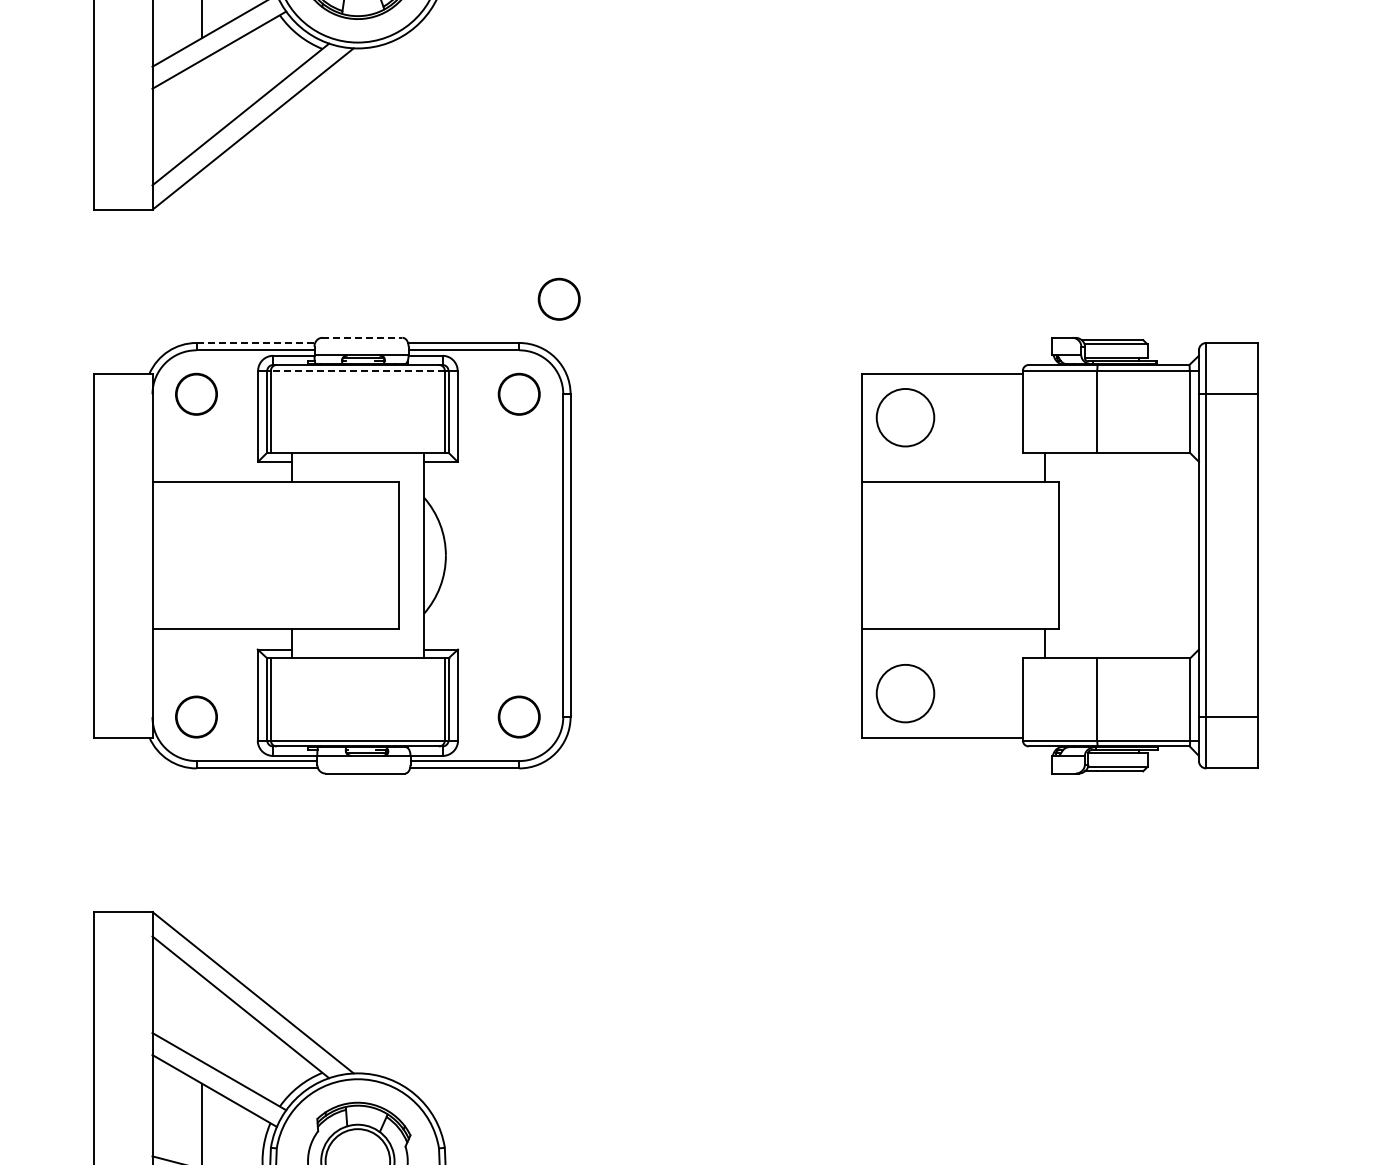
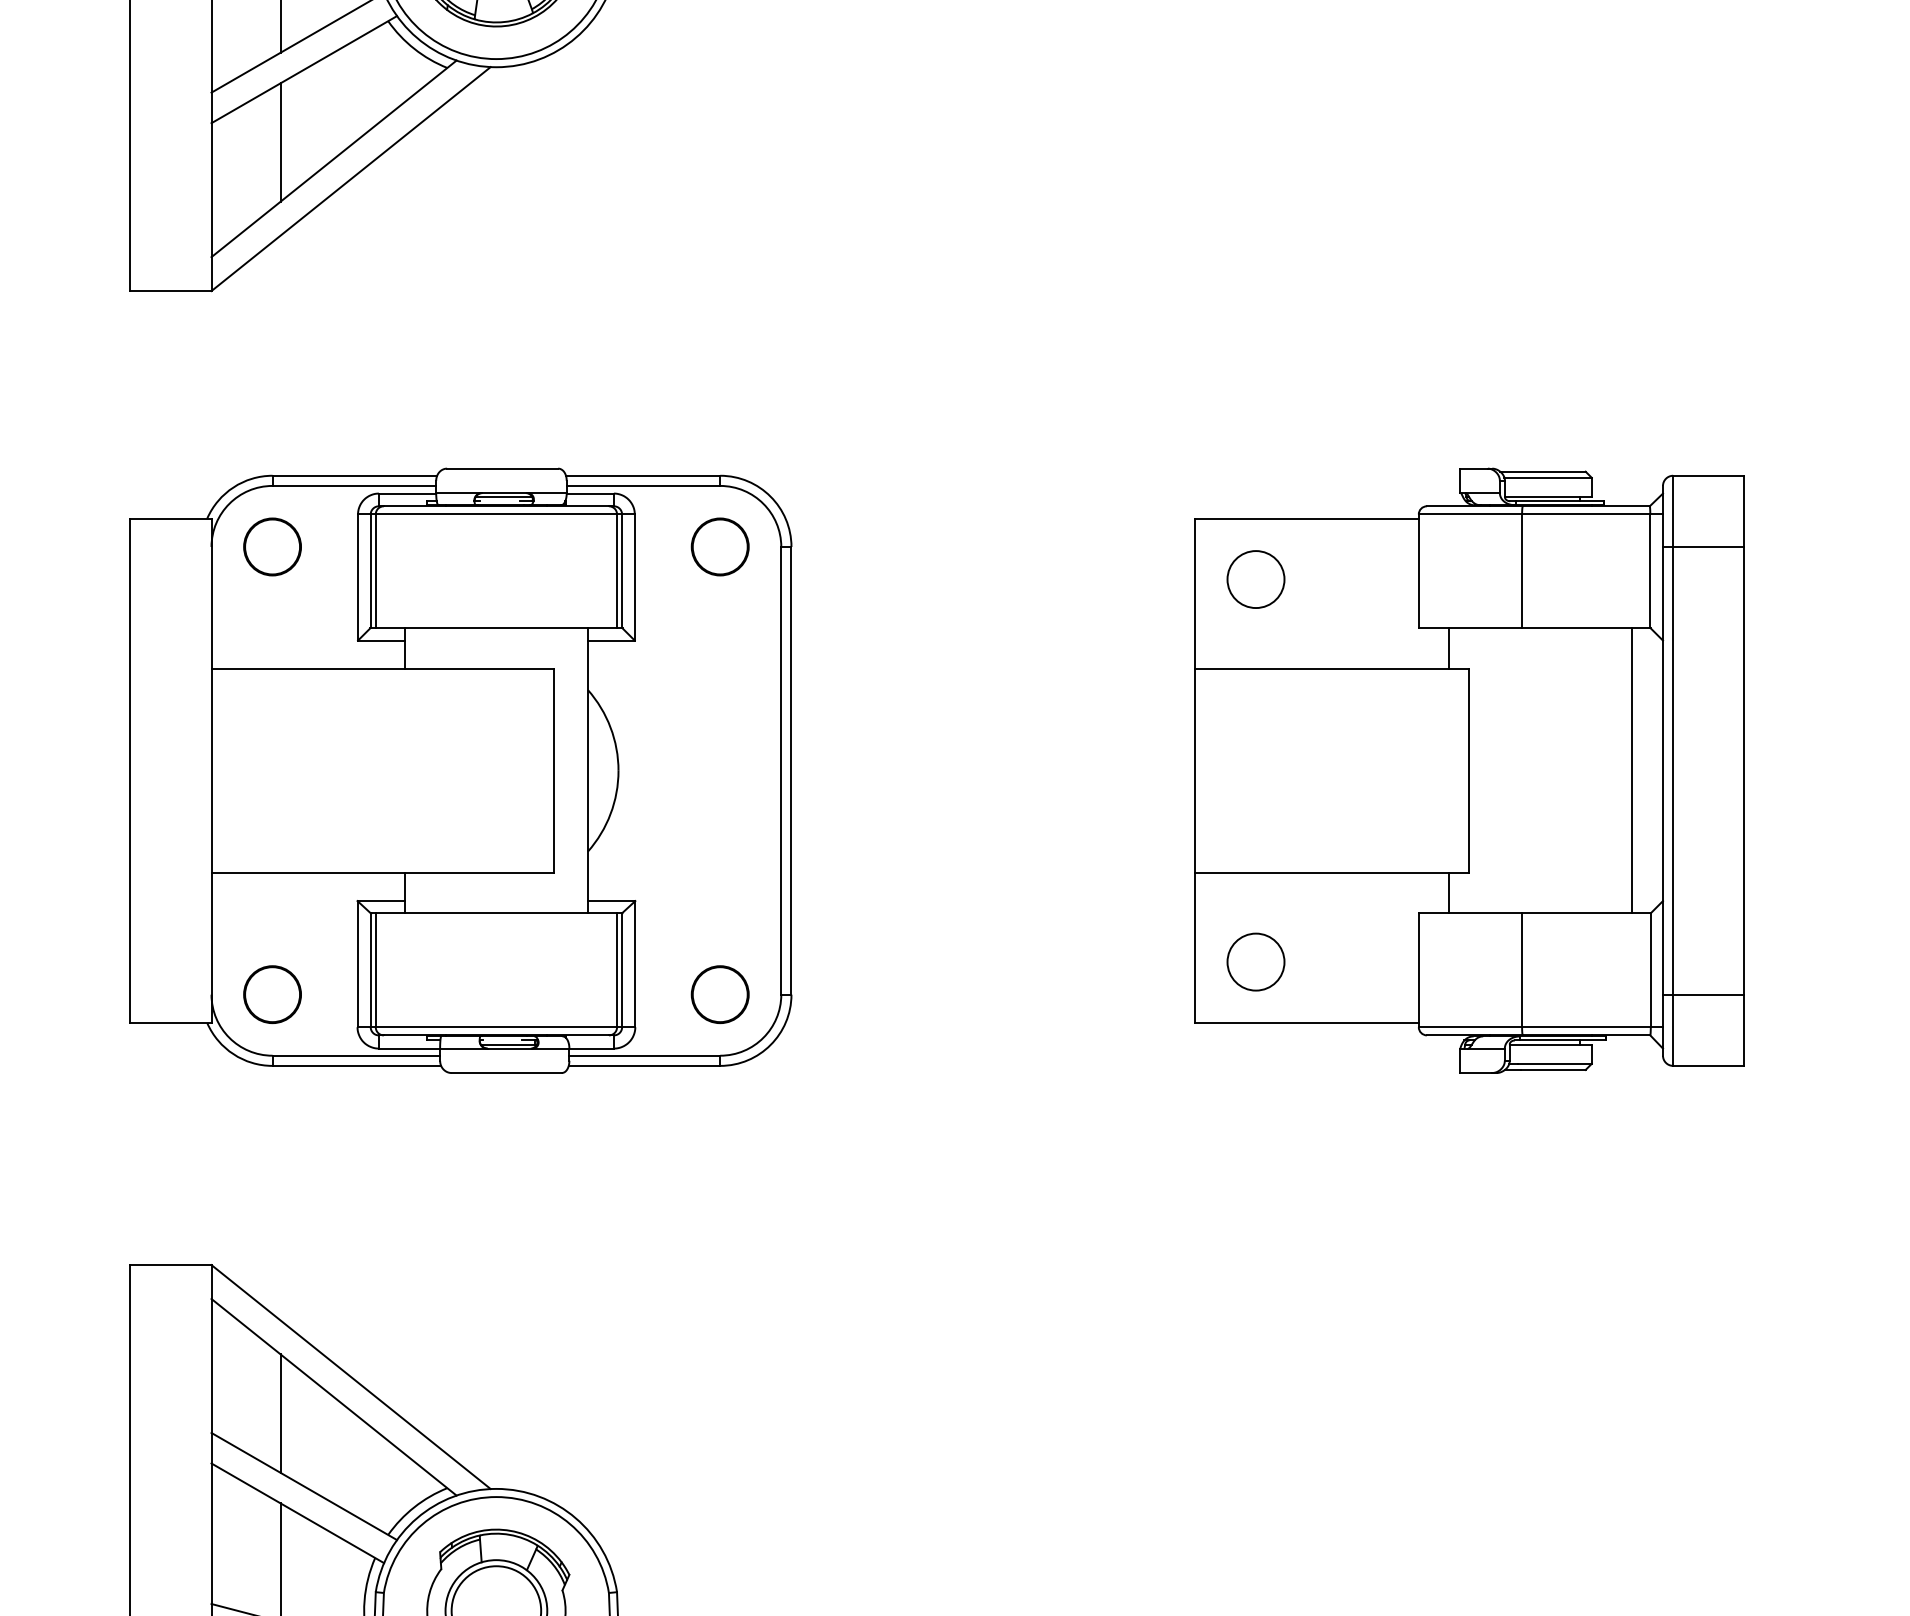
line: (202, 102) -> (280, 142), added
circle: (558, 298) -> (774, 414), removed
line: (362, 337) -> (502, 468), dashed -> solid
line: (256, 342) -> (355, 475), dashed -> solid
line: (357, 370) -> (495, 513), dashed -> solid
circle: (905, 417) -> (1256, 579), size x0.71
line: (1176, 555) -> (1631, 770), added
circle: (905, 693) -> (1256, 961), size x0.71
line: (202, 1018) -> (280, 1412), added

